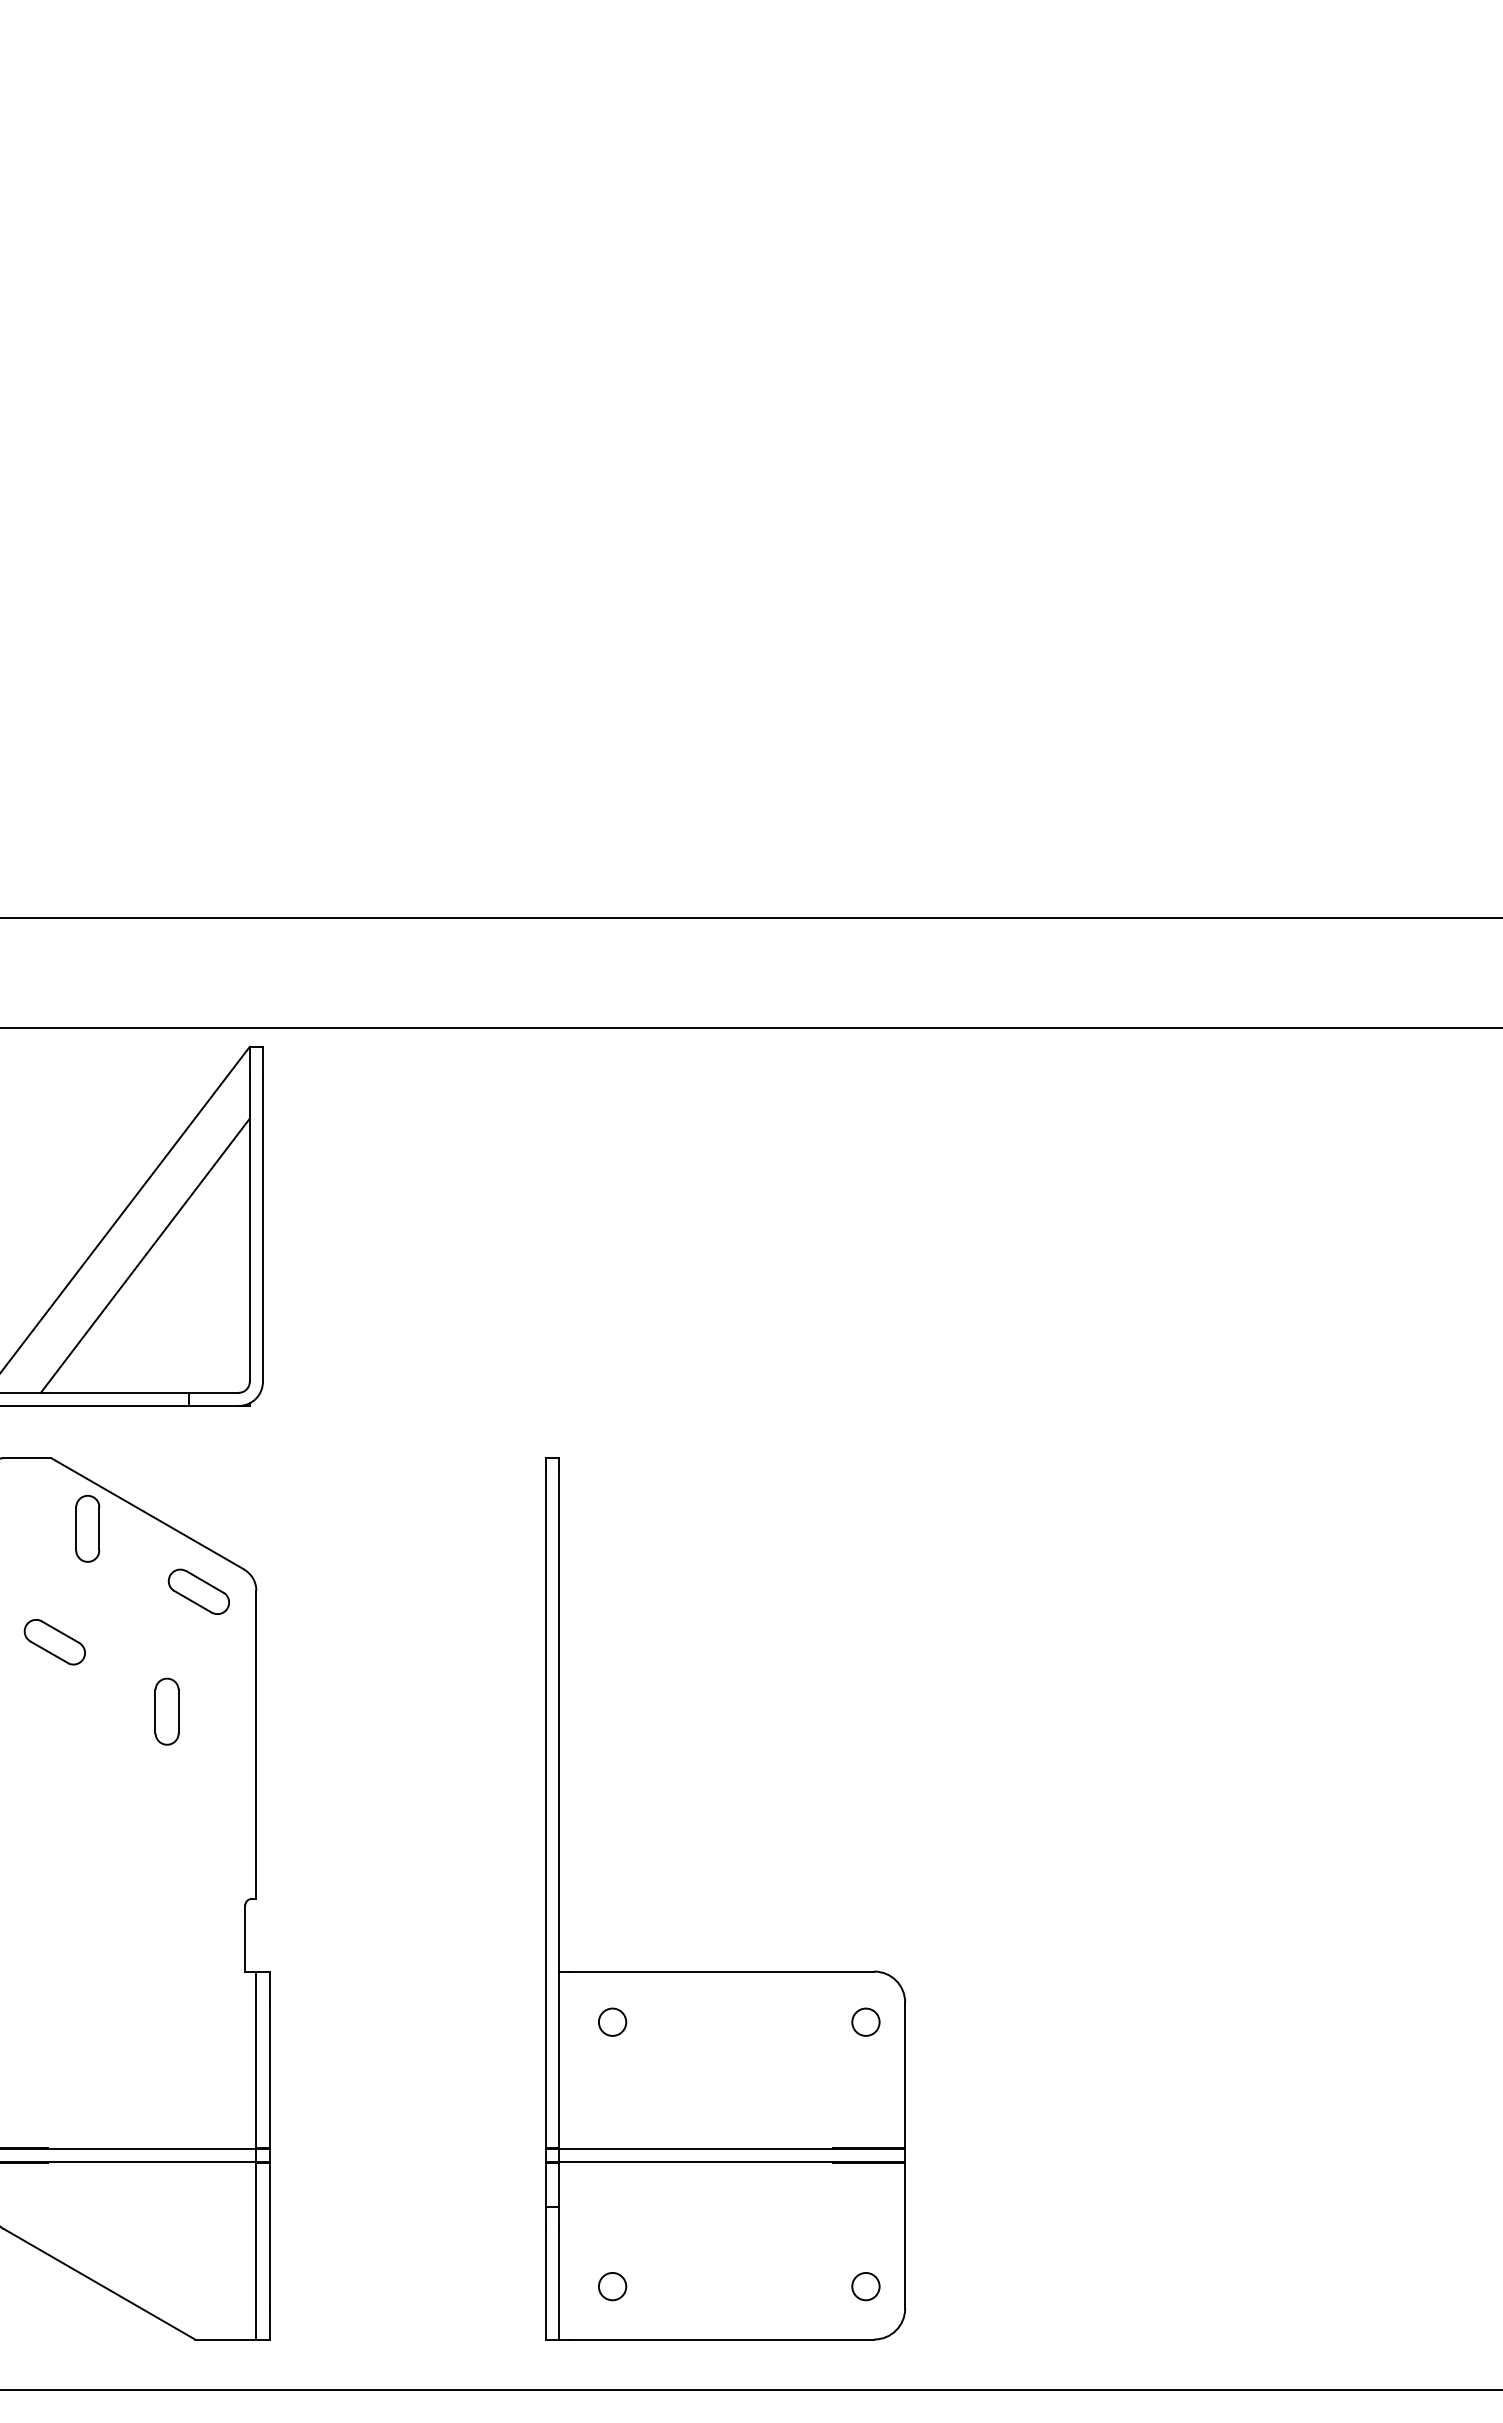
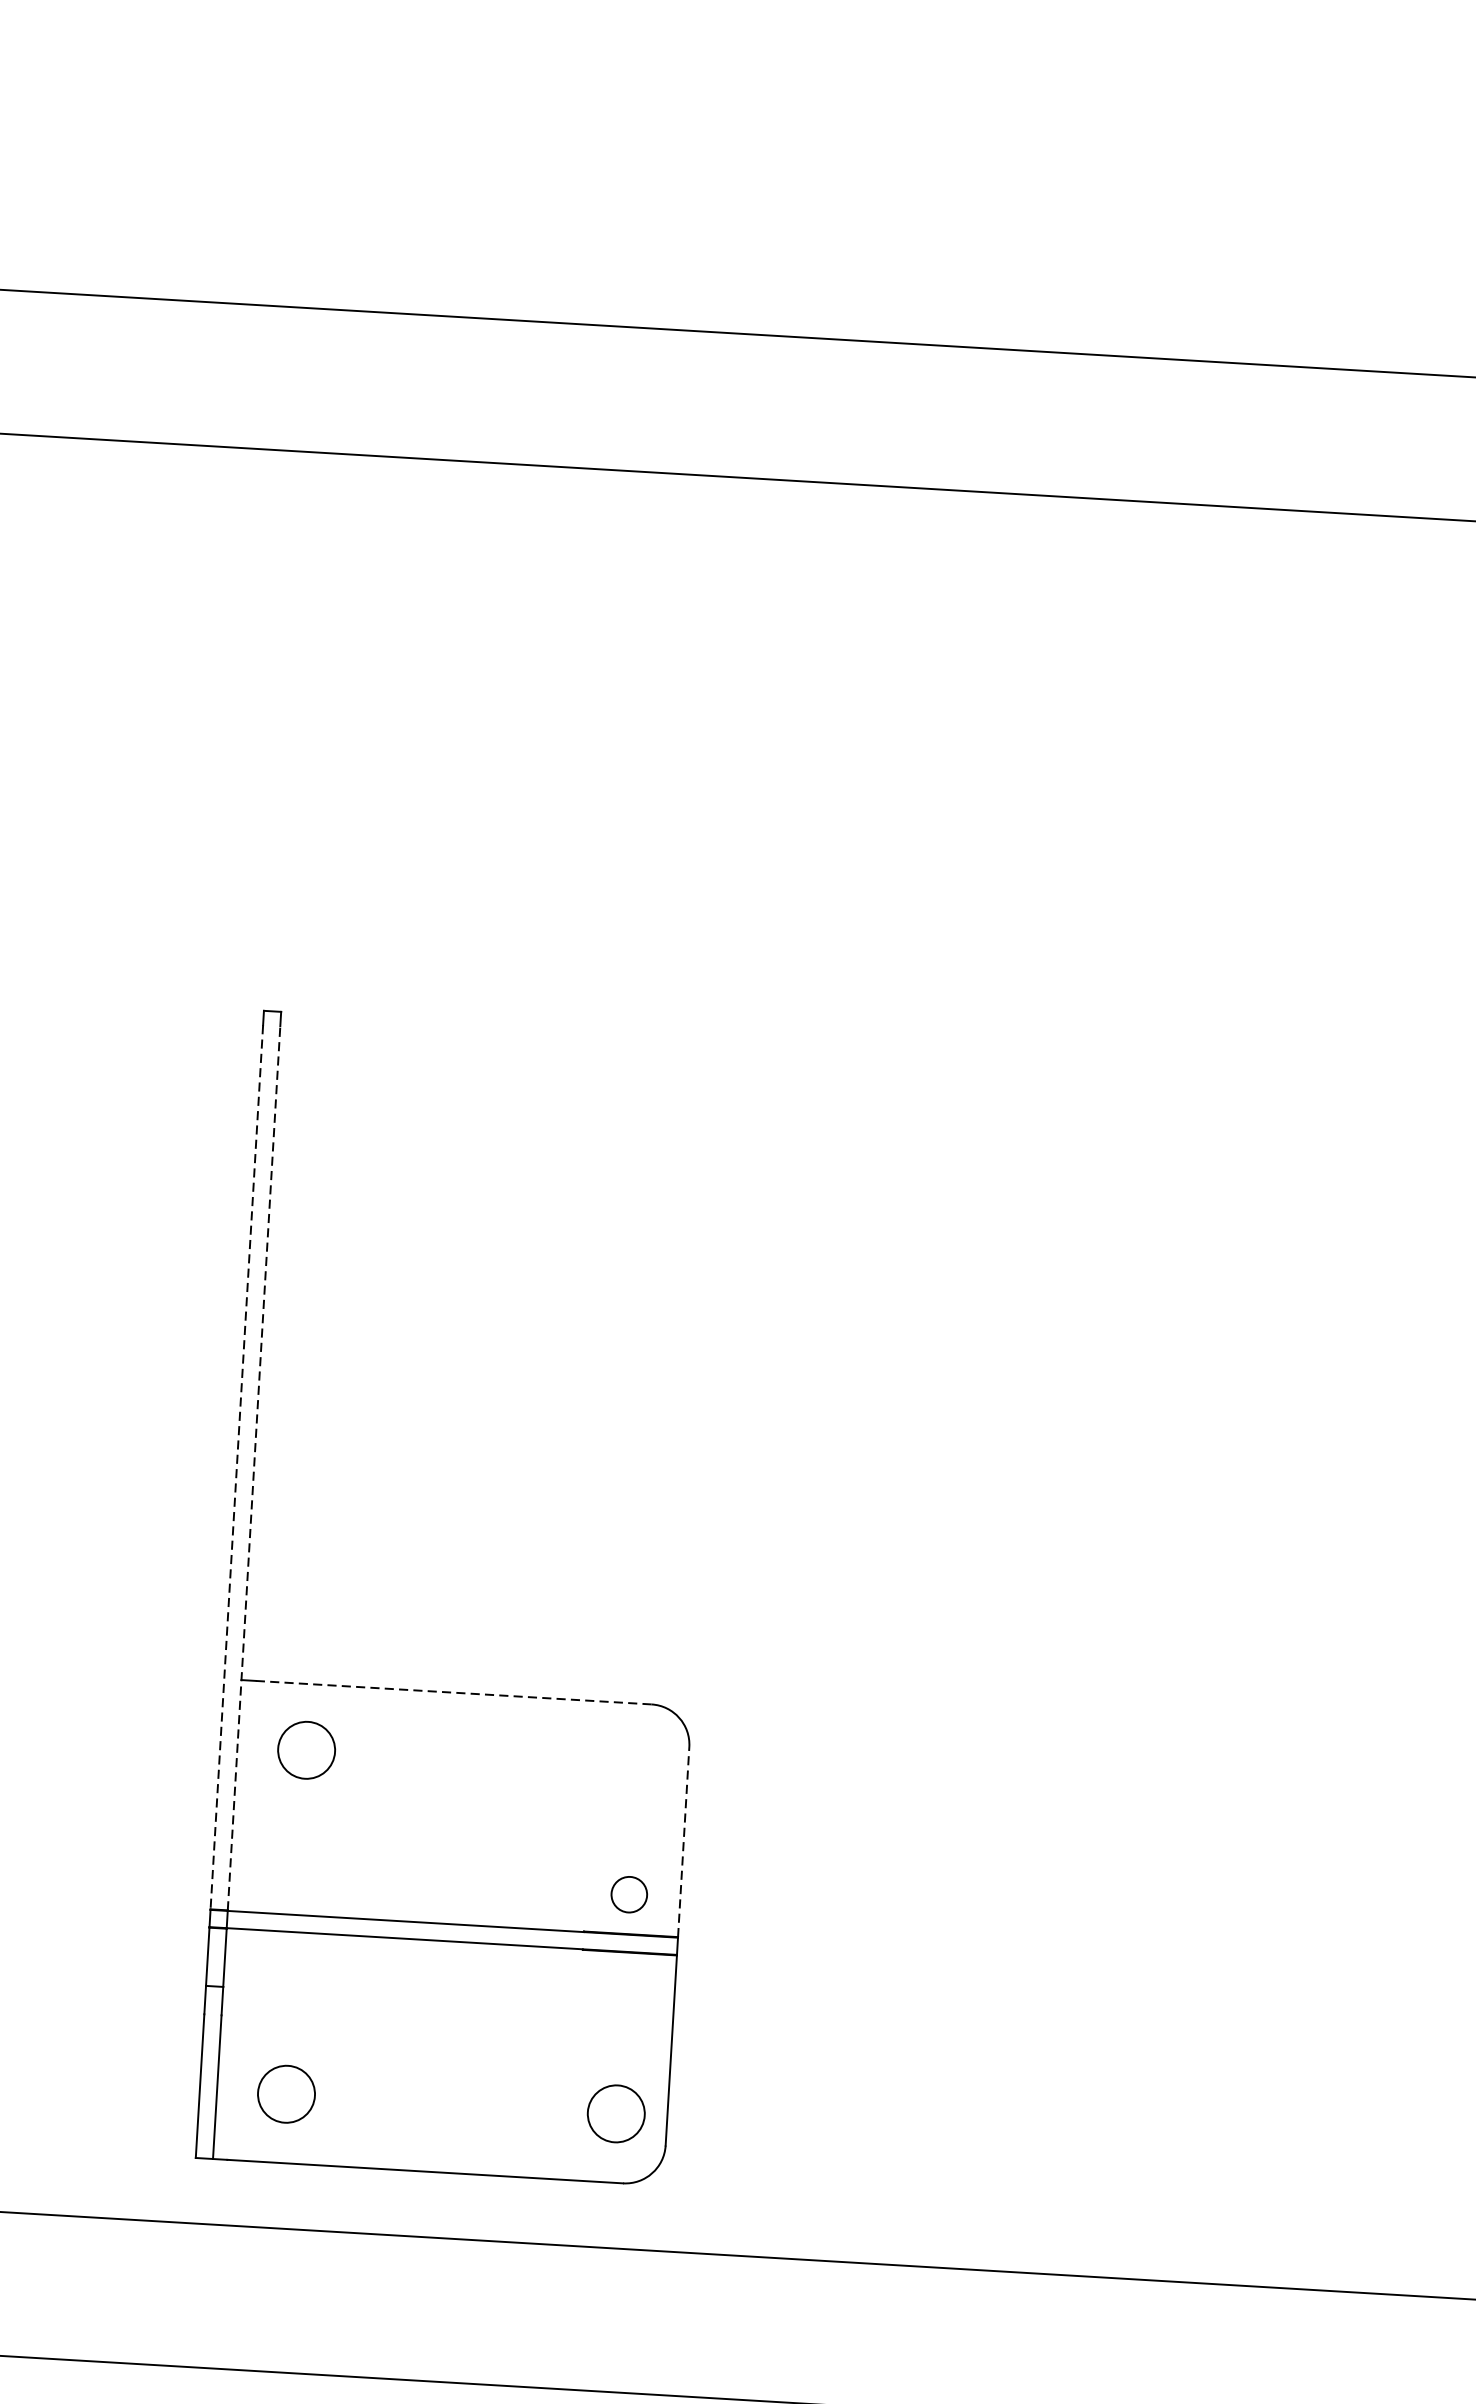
line: (546, 1808) -> (237, 1466), solid -> dashed
line: (559, 1808) -> (254, 1467), solid -> dashed
line: (721, 1971) -> (452, 1692), solid -> dashed
circle: (612, 2021) -> (306, 1749), size x1.6
circle: (865, 2021) -> (628, 1893), moved
line: (905, 2074) -> (684, 1840), solid -> dashed
circle: (612, 2286) -> (286, 2094), size x1.6
circle: (865, 2286) -> (615, 2113), size x1.6

